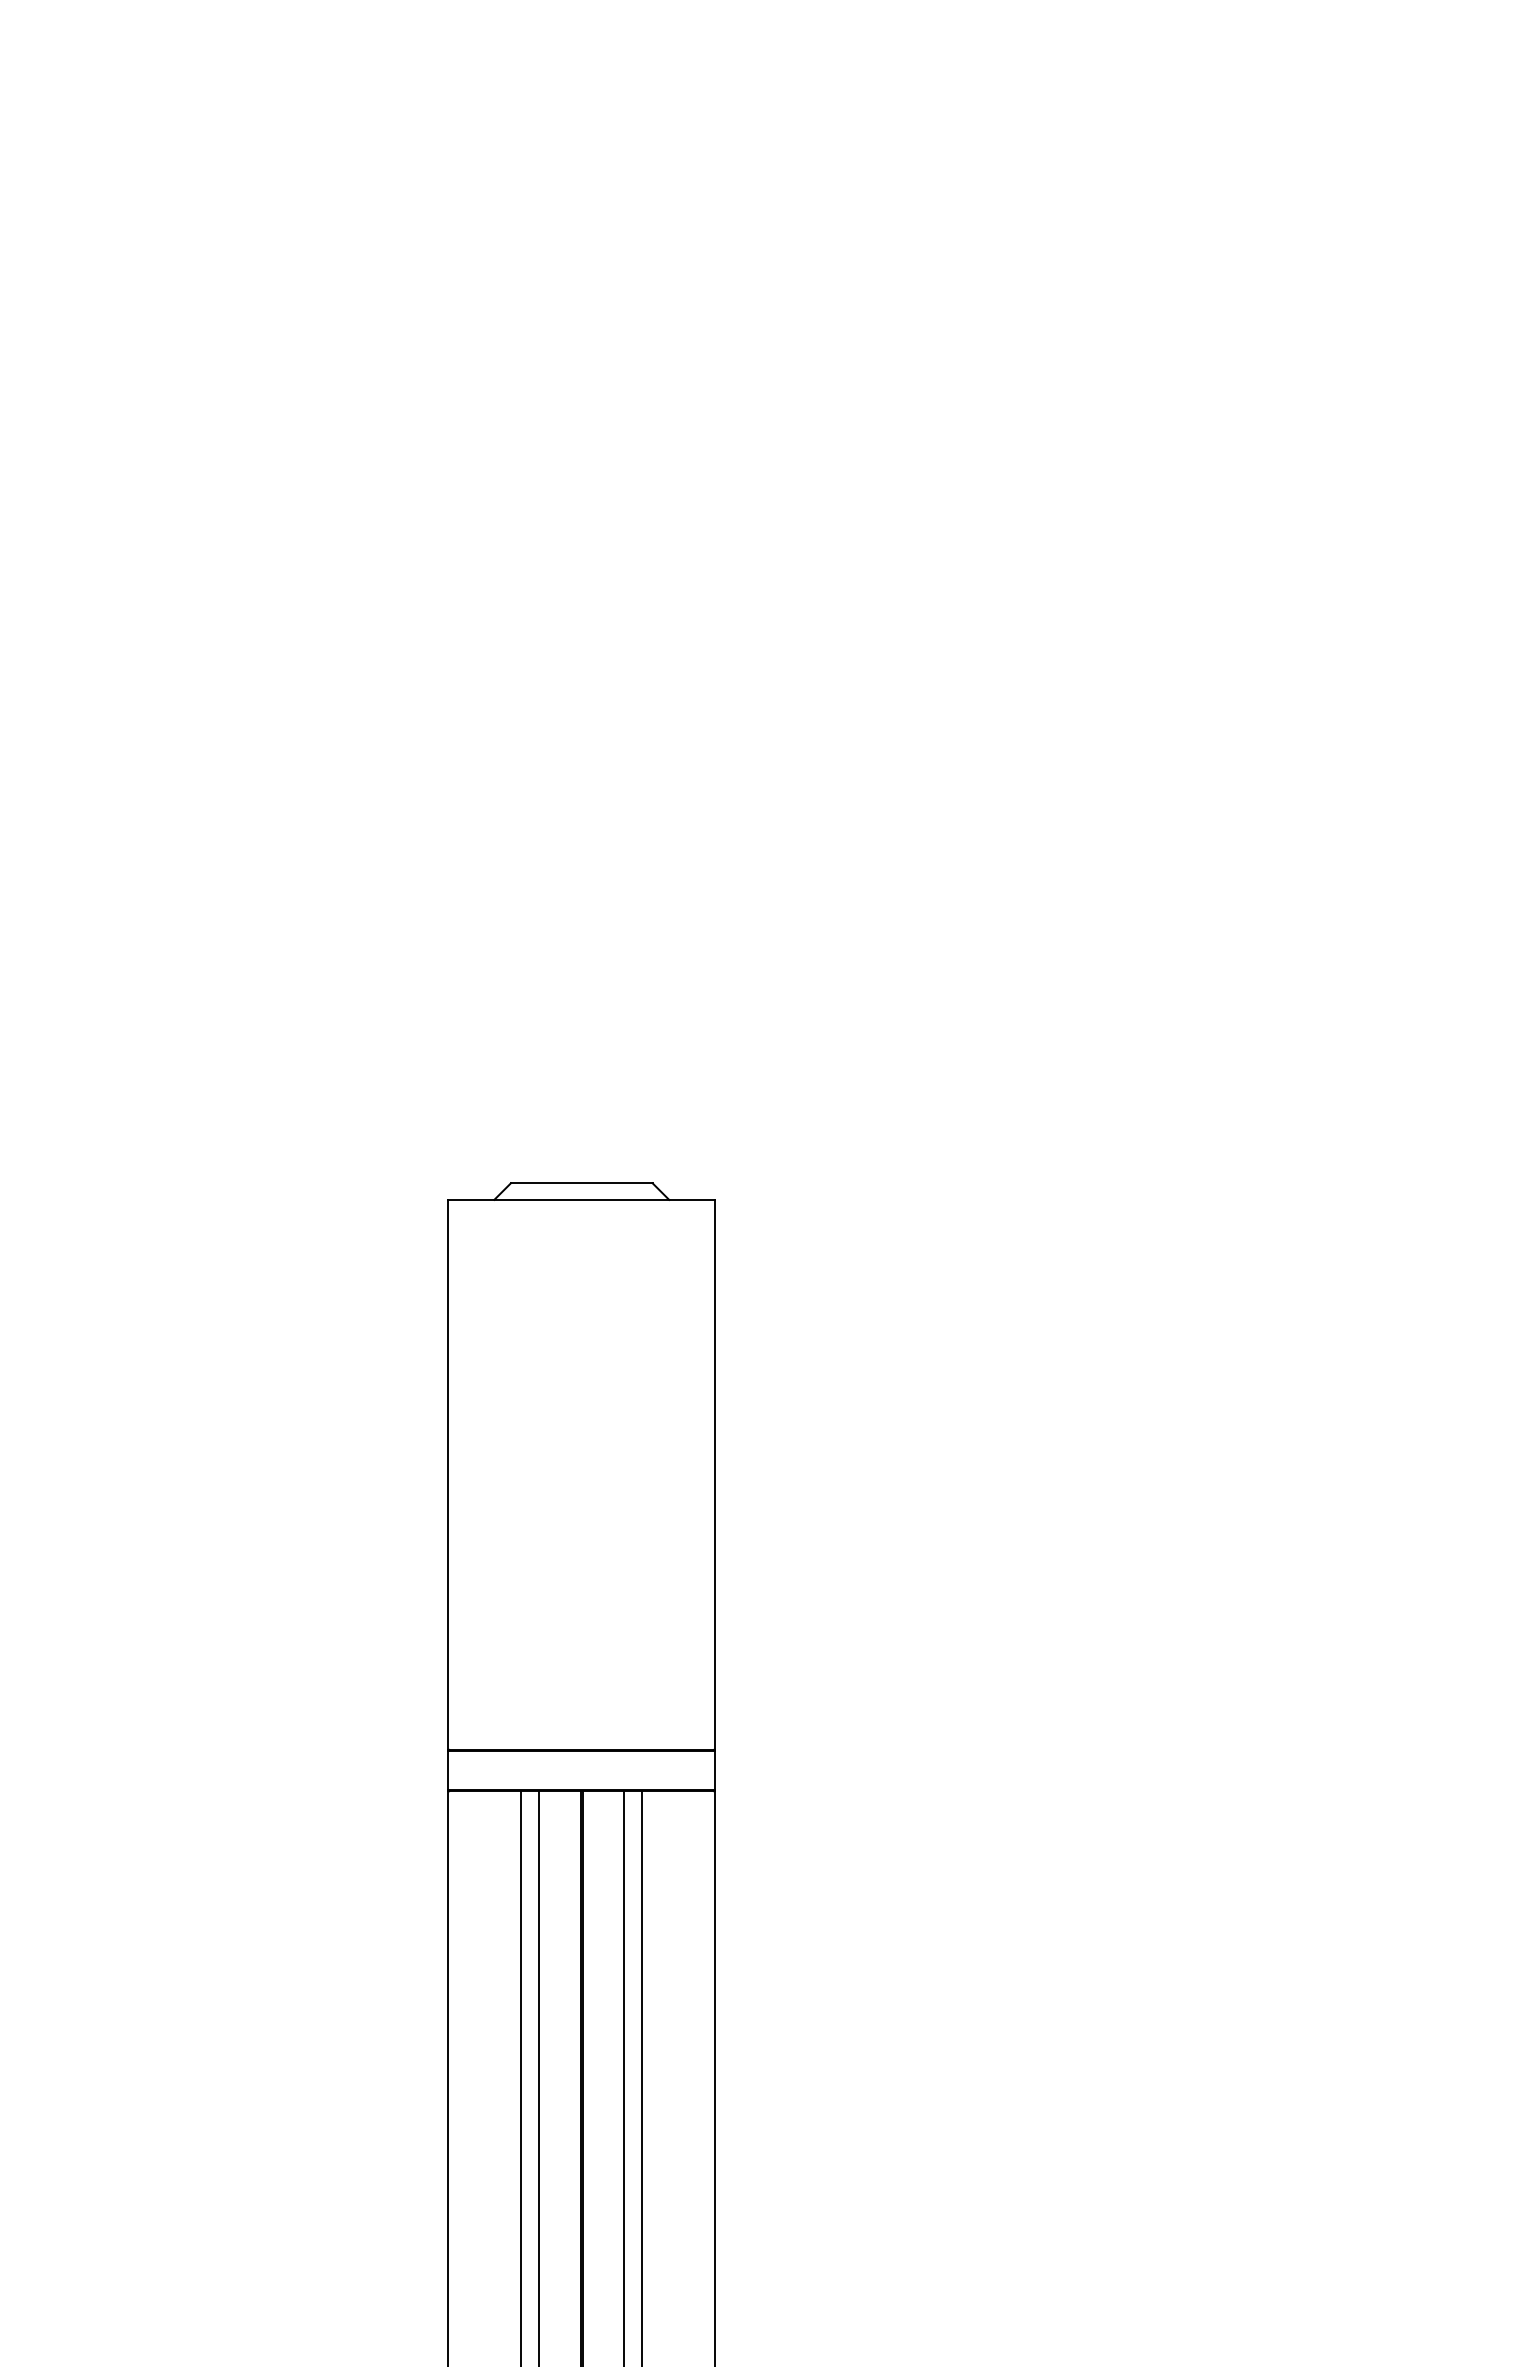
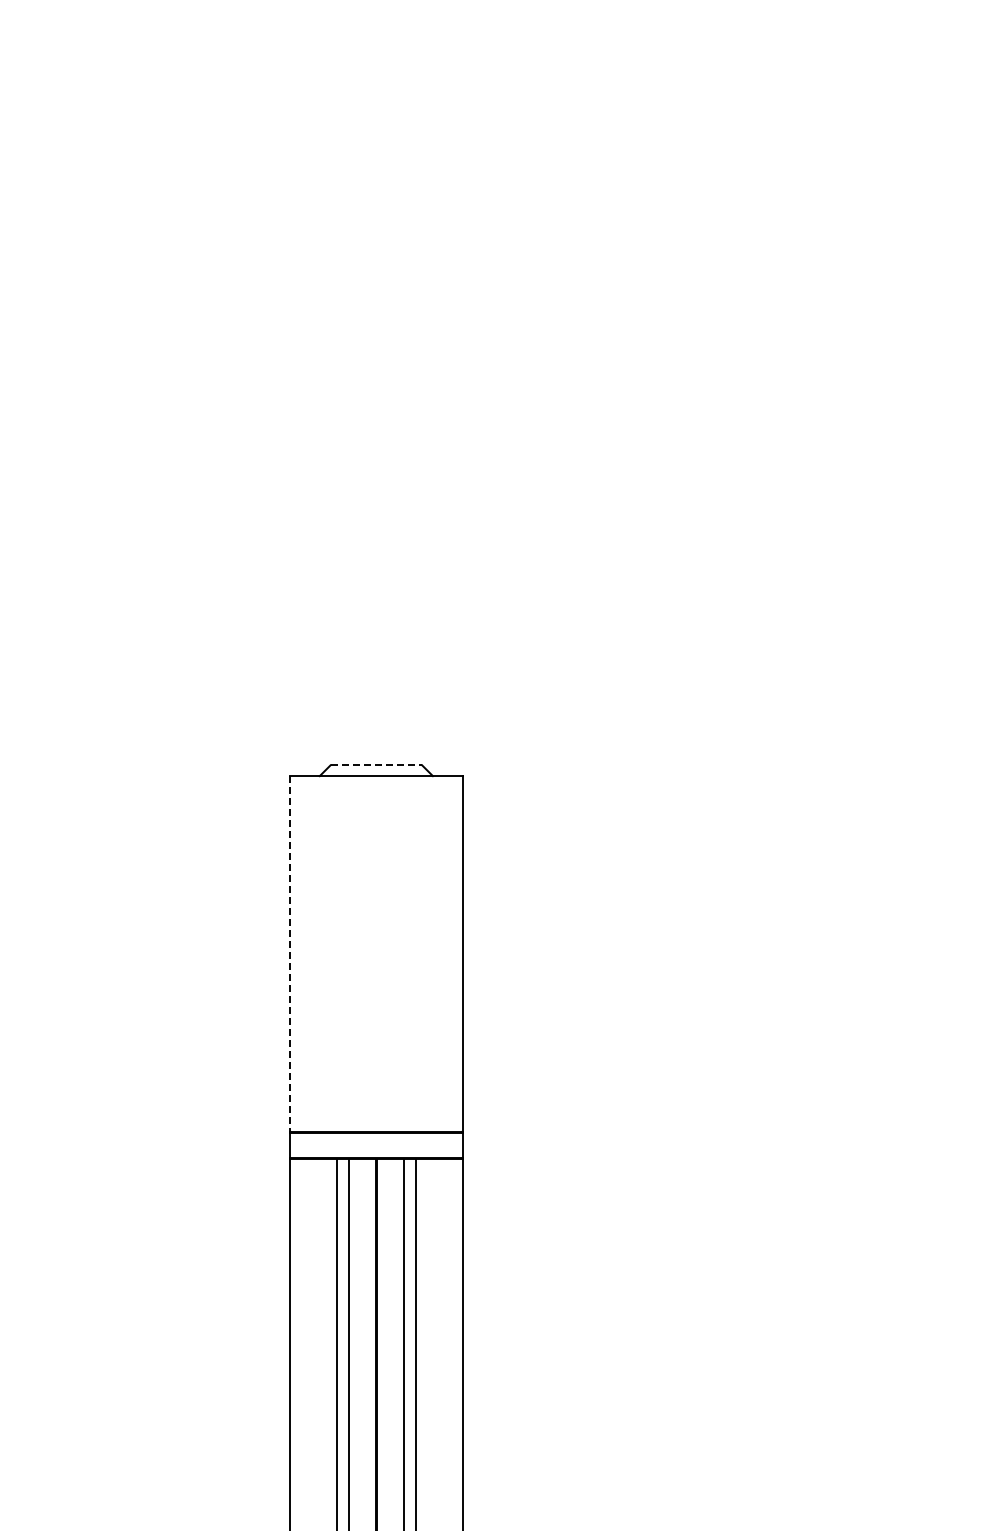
line: (581, 1183) -> (376, 765), solid -> dashed
line: (449, 1474) -> (290, 953), solid -> dashed

